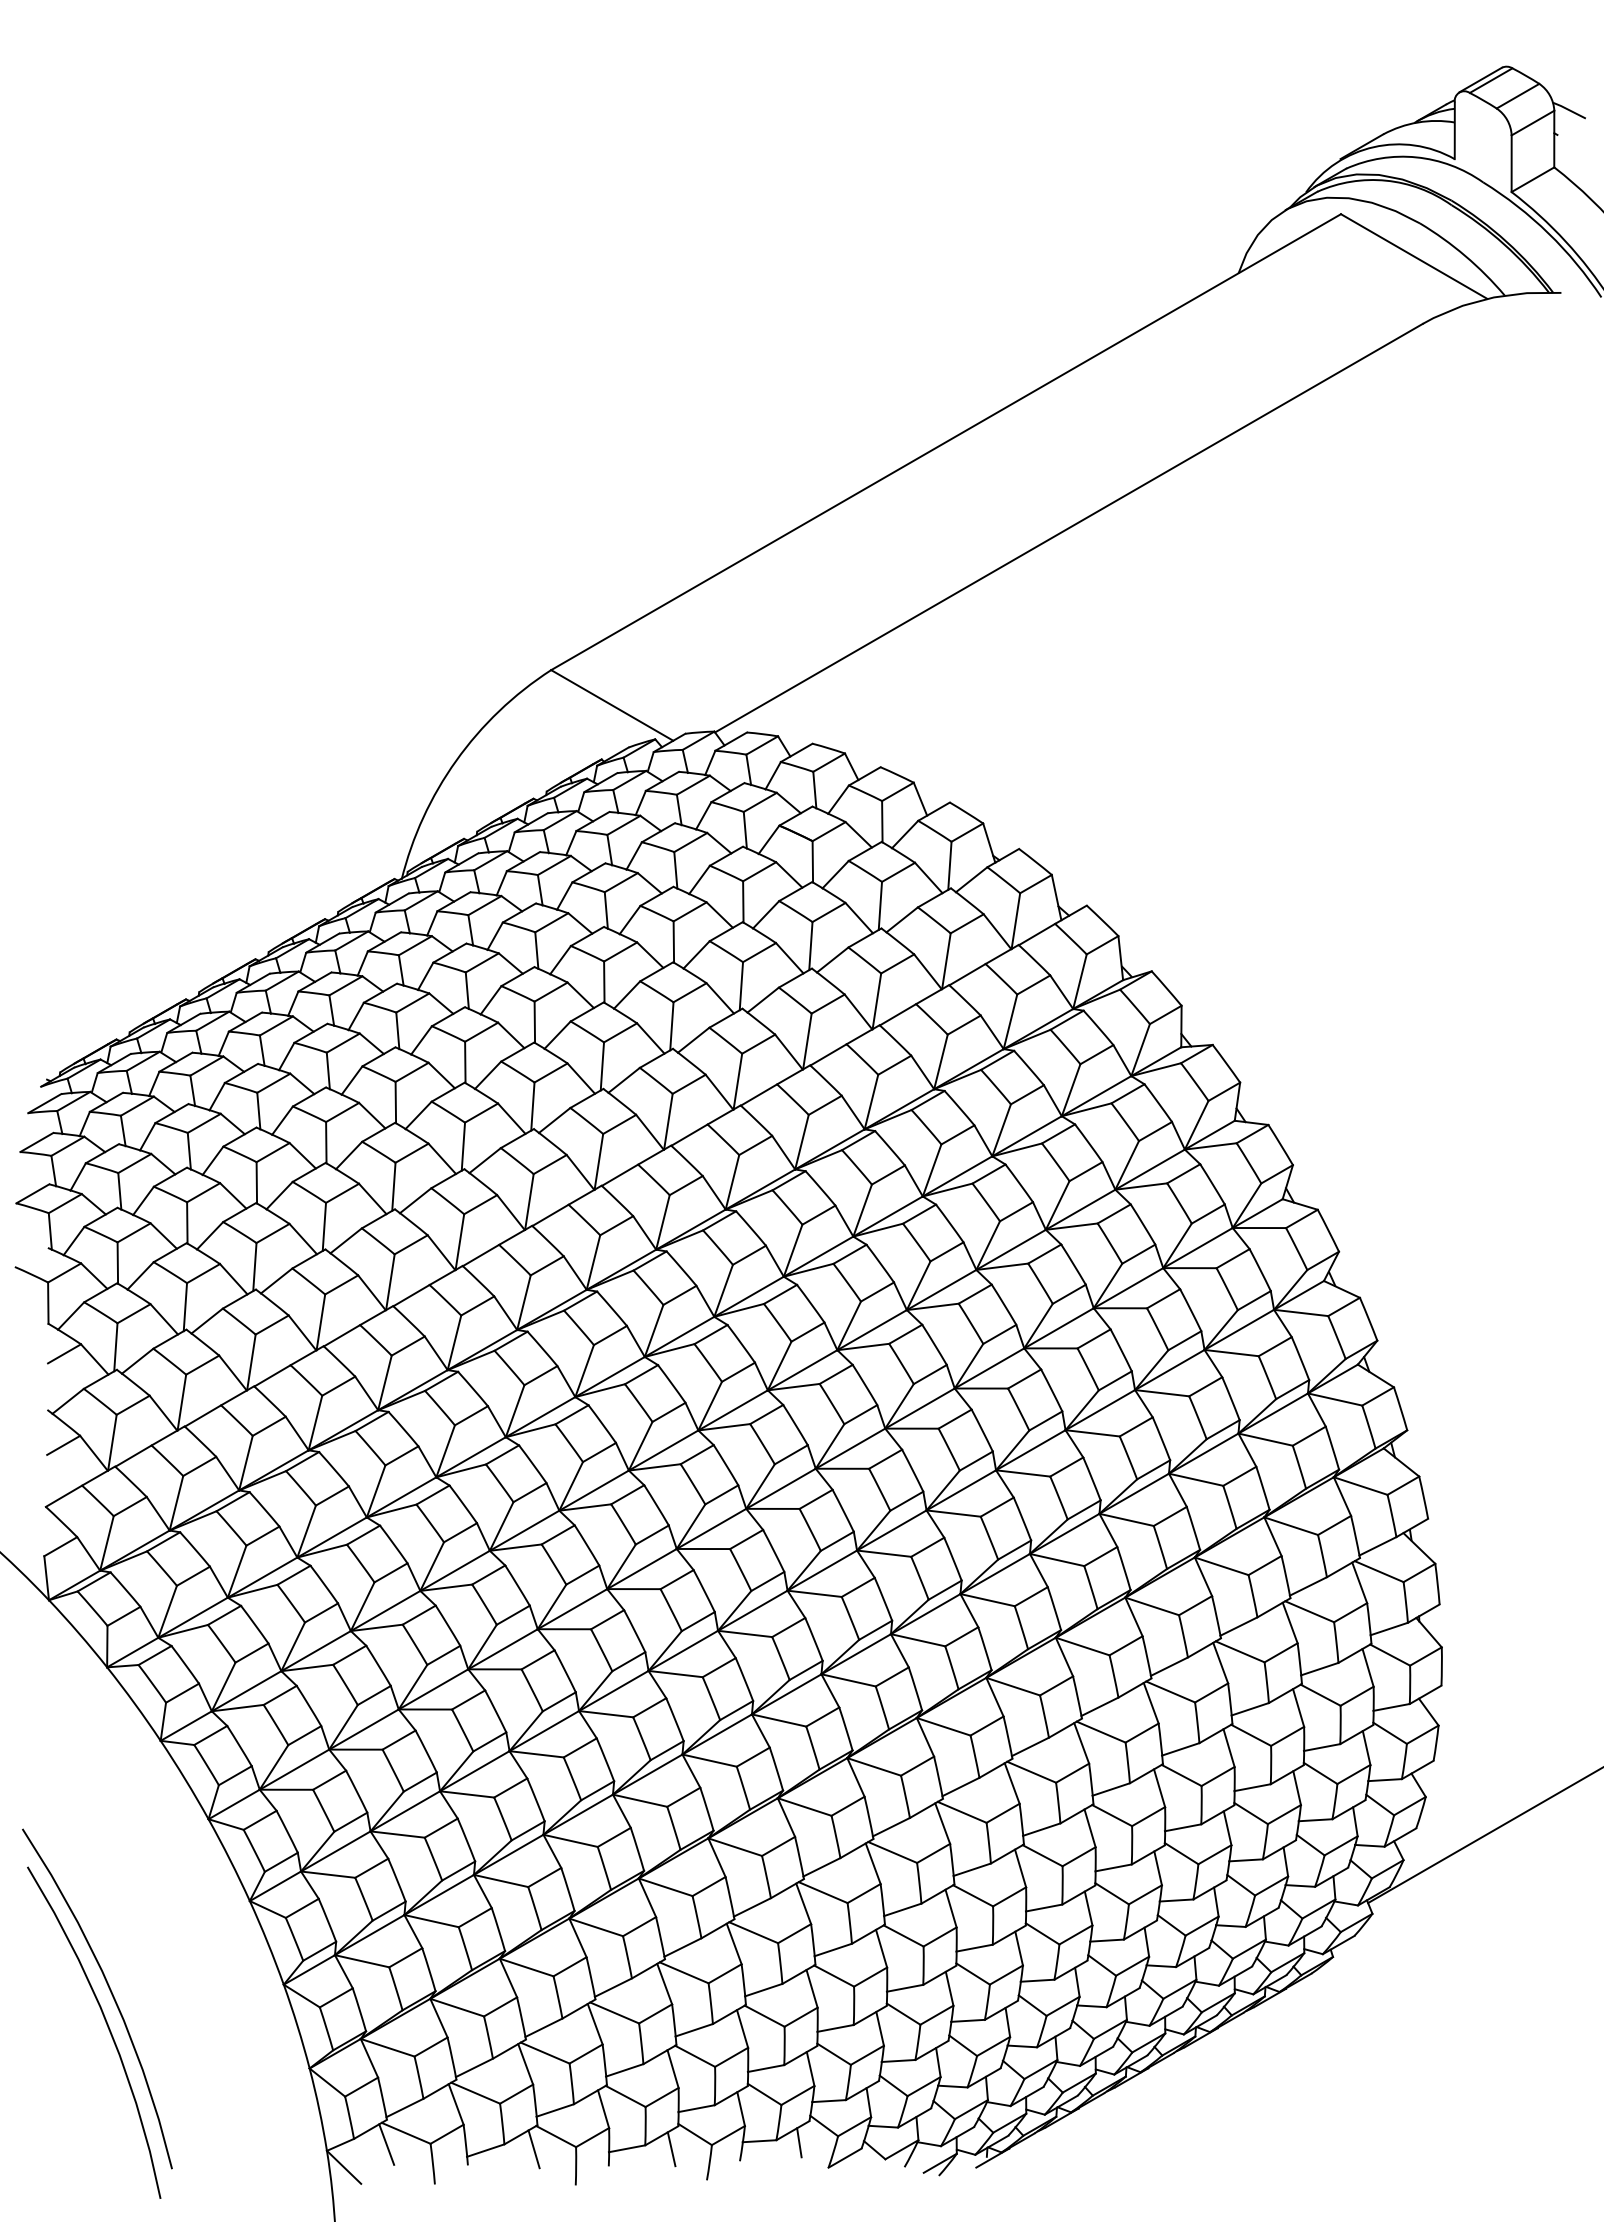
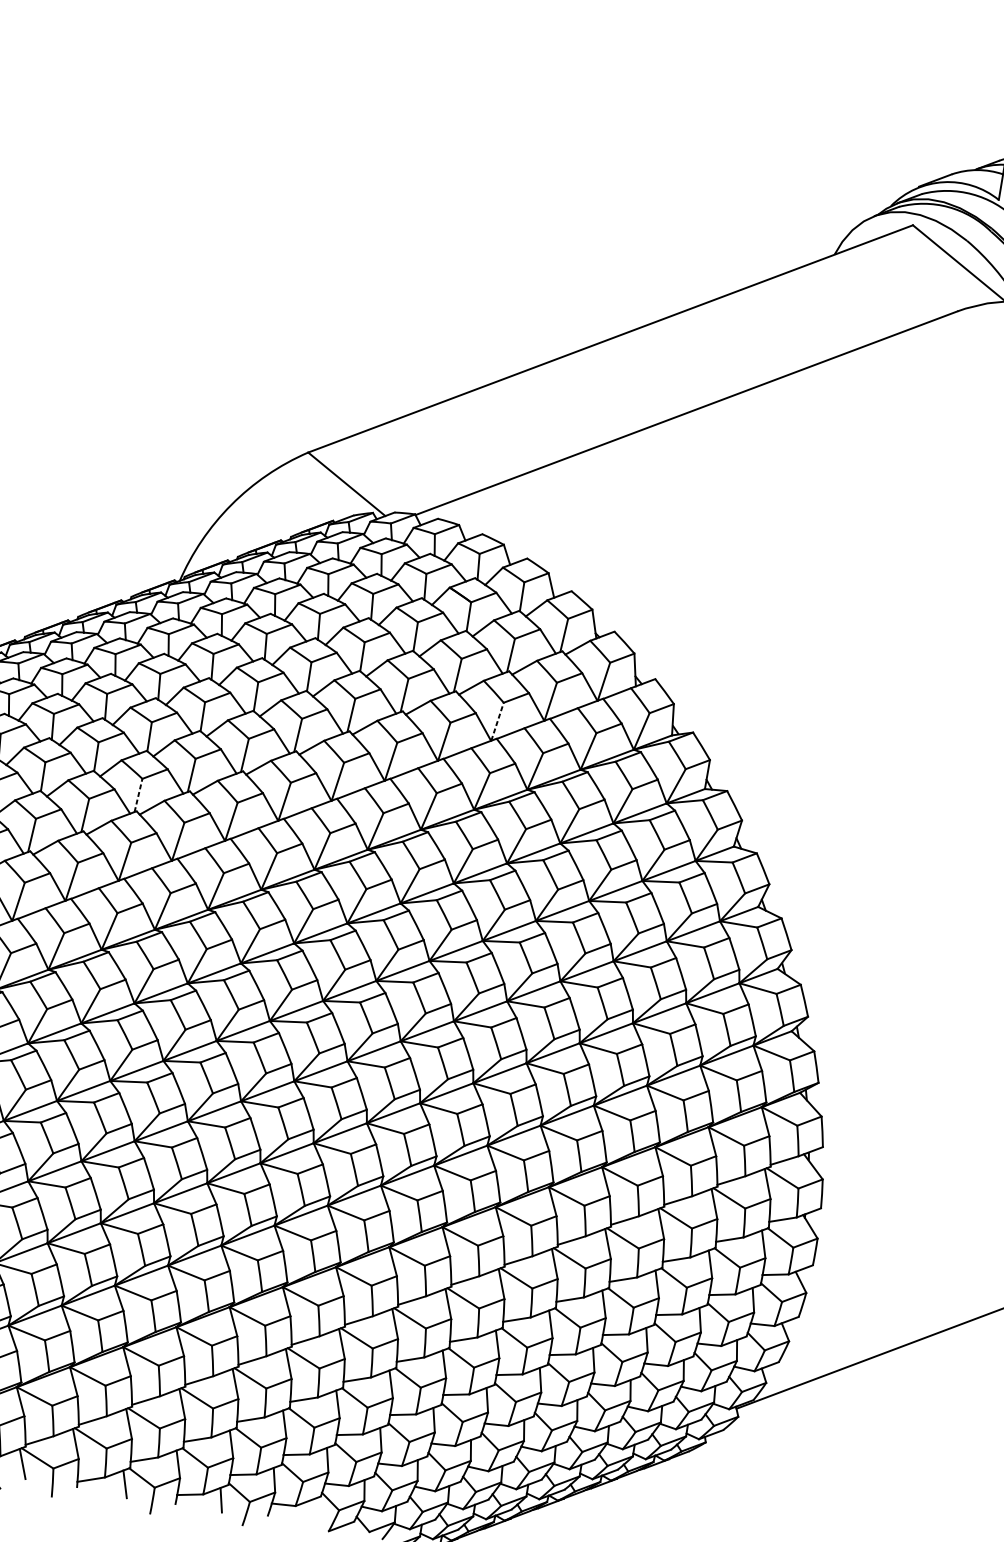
line: (876, 1000) -> (497, 721), solid -> dashed
line: (393, 1186) -> (138, 795), solid -> dashed
line: (799, 2142) -> (311, 1510), removed

